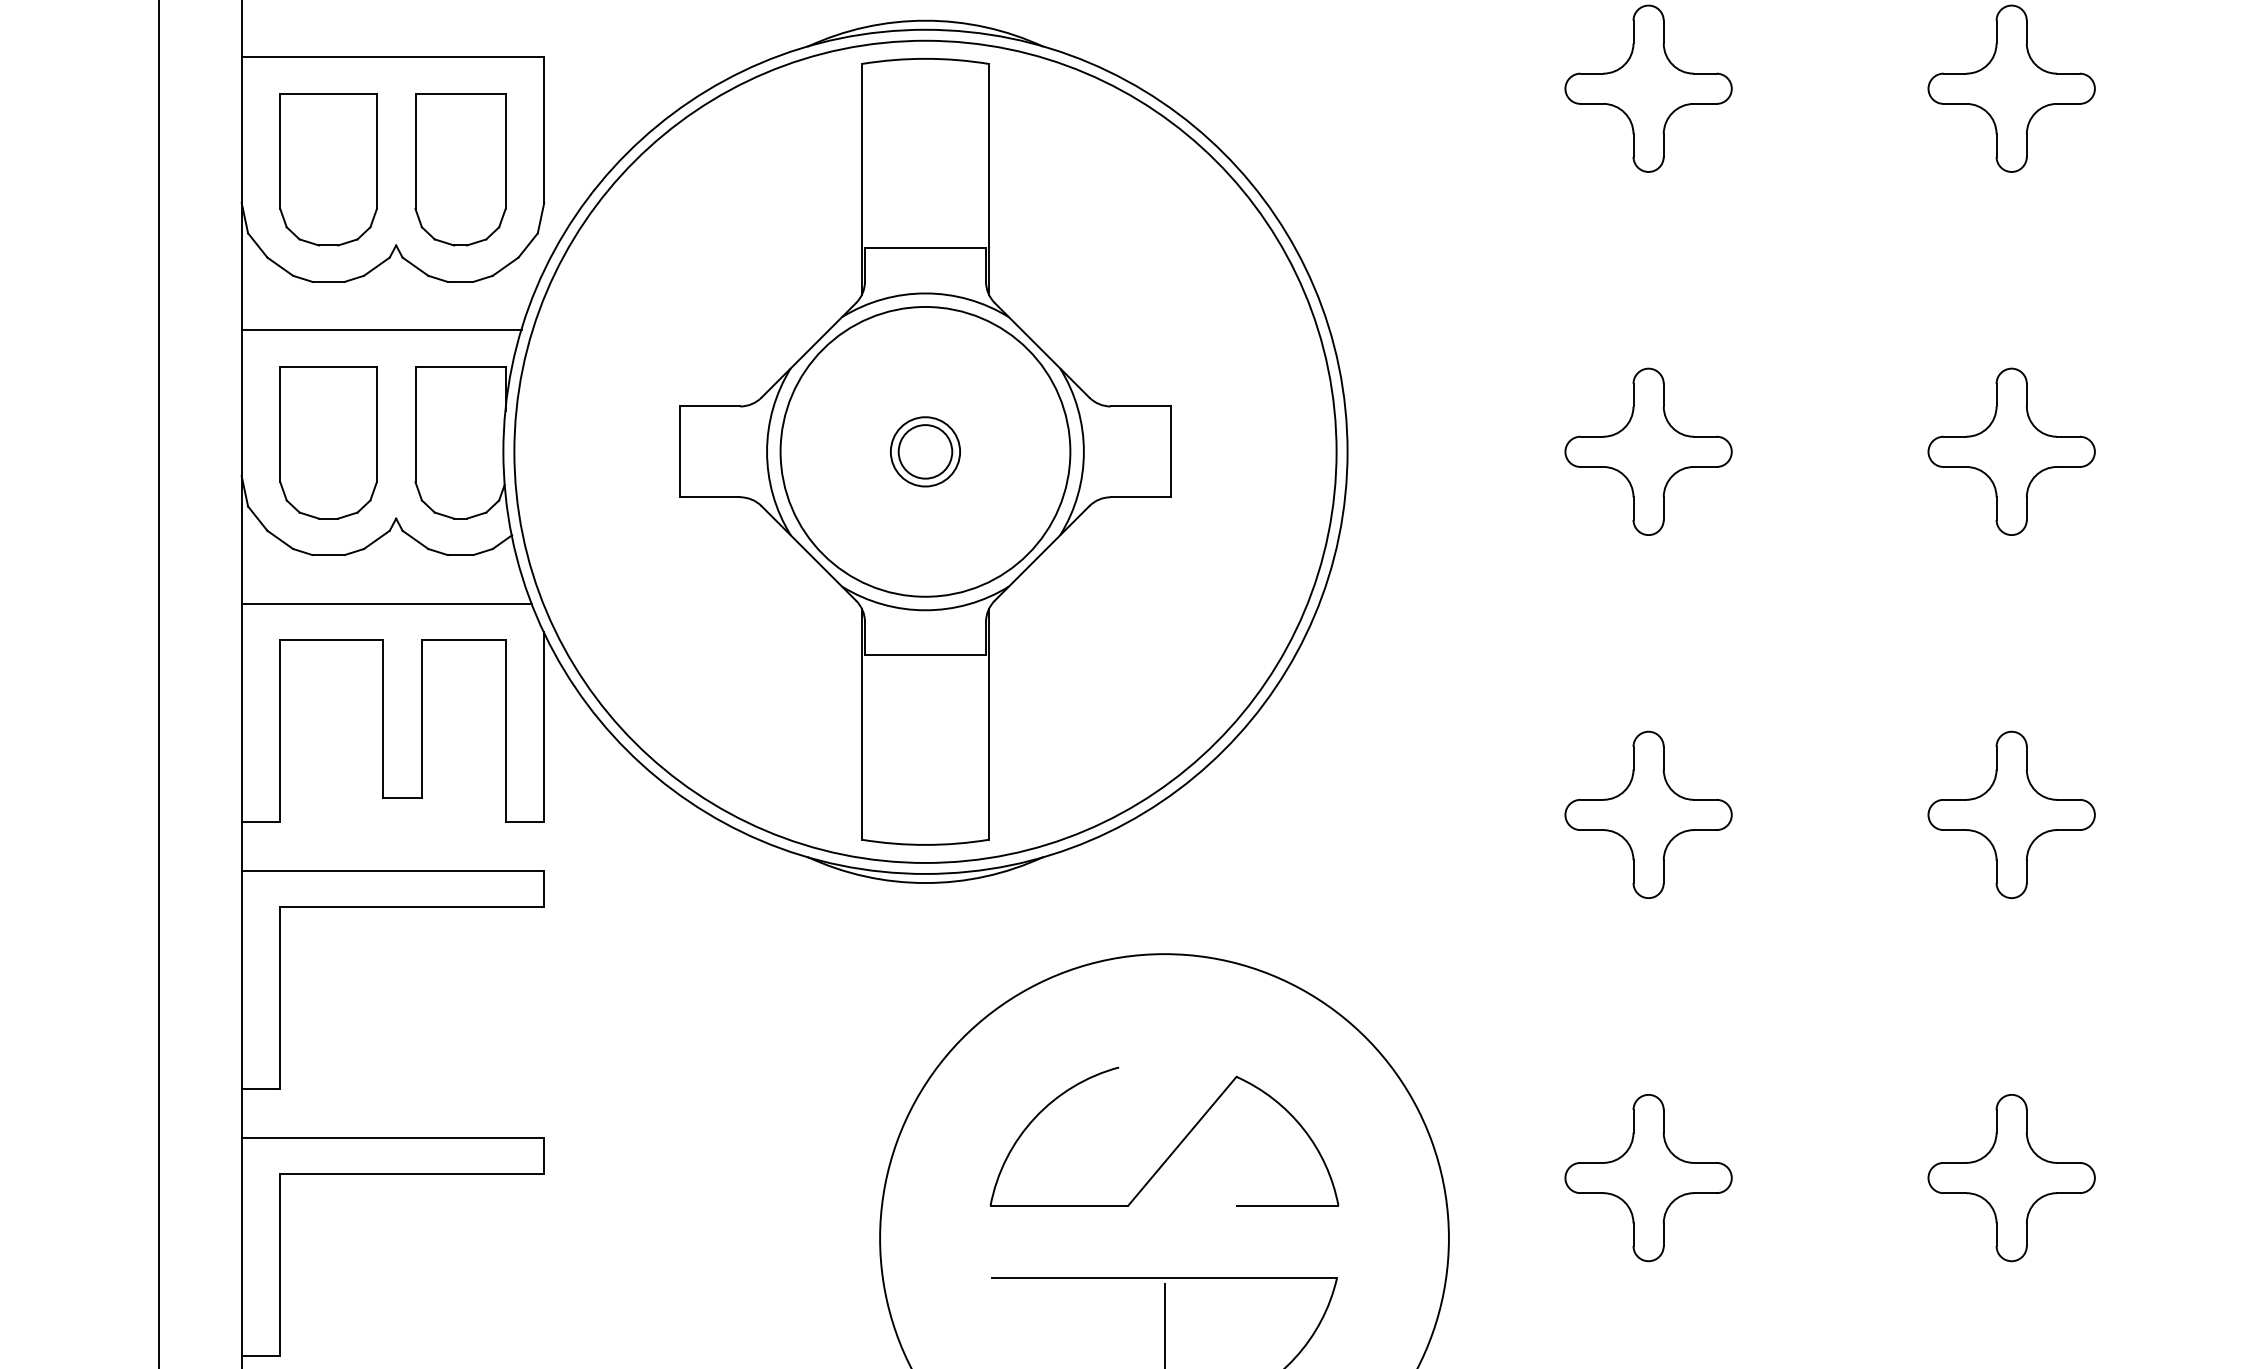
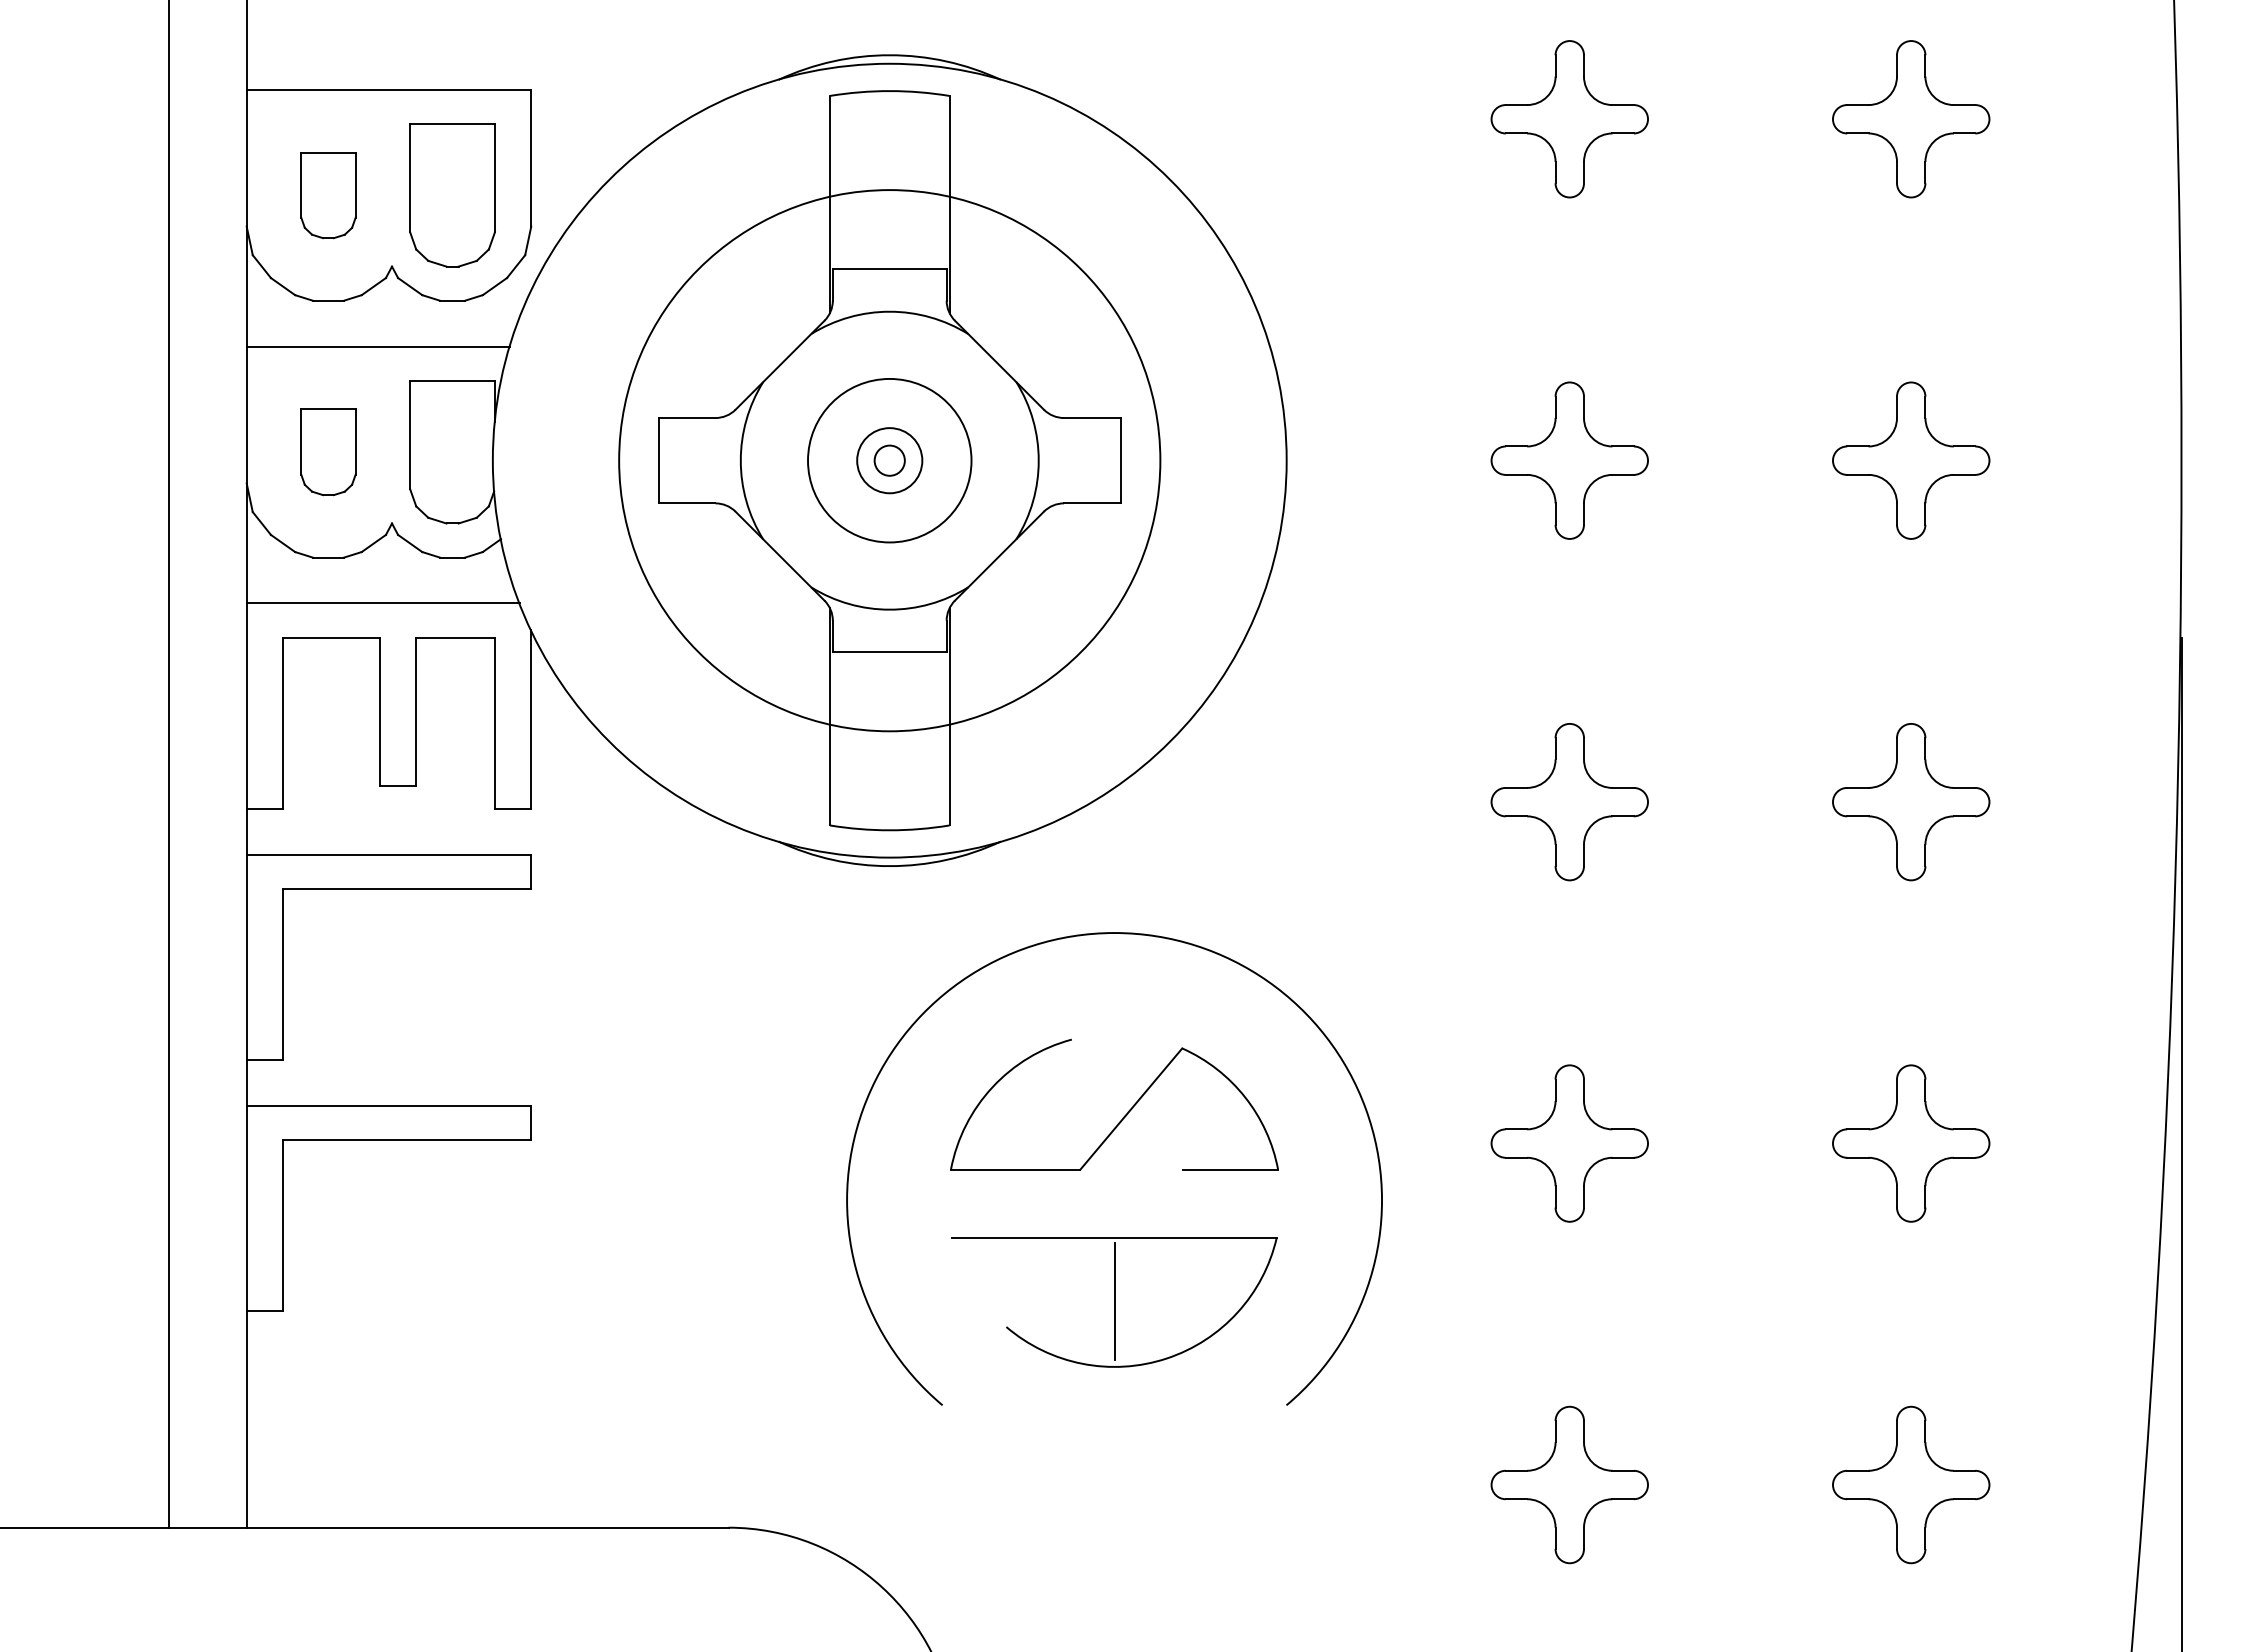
part: (328, 169) -> (328, 195), size x0.6
part: (328, 443) -> (328, 452), size x0.6
circle: (925, 451) -> (889, 460), size x0.6
circle: (925, 451) -> (889, 460), size x0.6
circle: (925, 451) -> (889, 460), size x0.7

